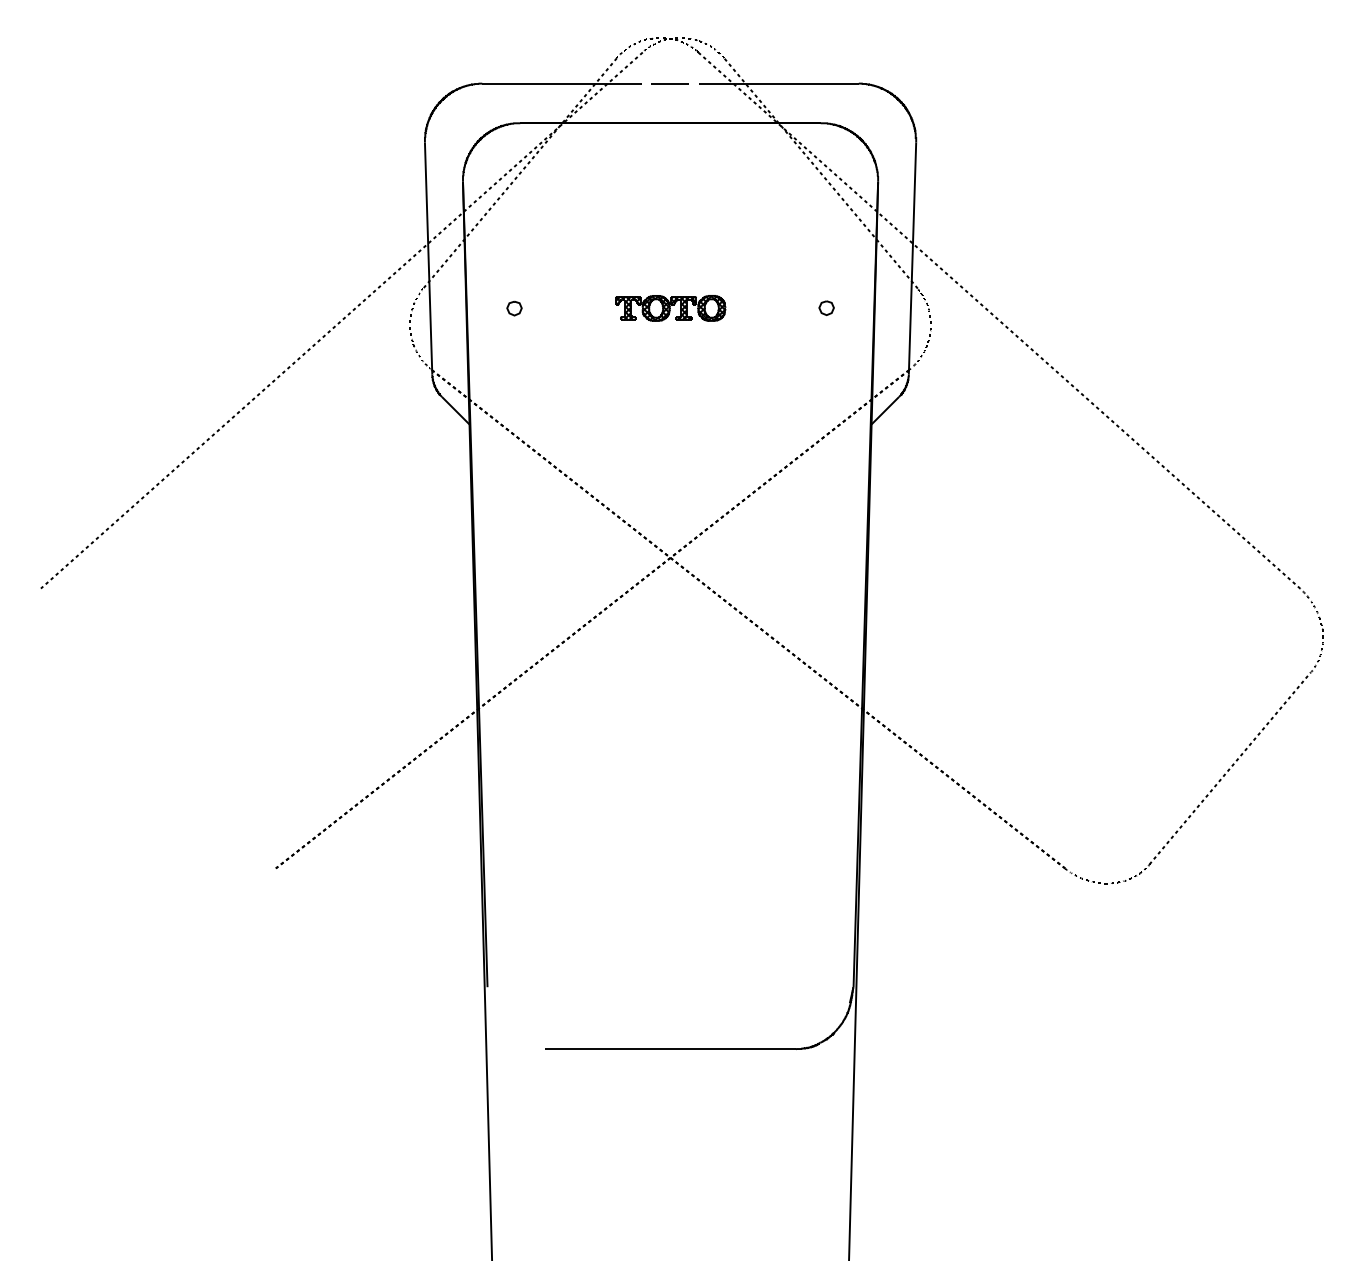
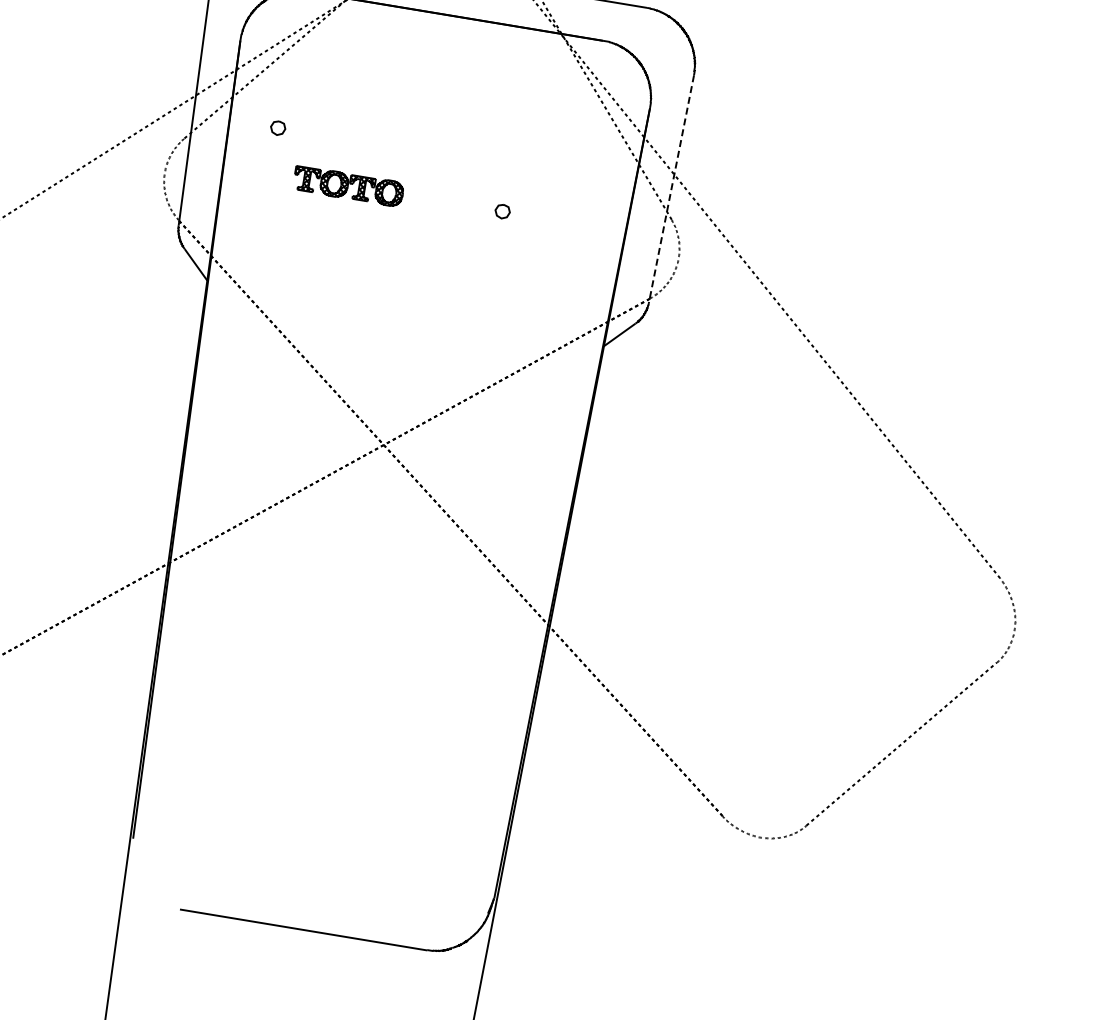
line: (912, 259) -> (671, 190), solid -> dashed
part: (514, 308) -> (278, 128), moved
part: (670, 308) -> (348, 186), moved
part: (826, 308) -> (502, 211), moved

